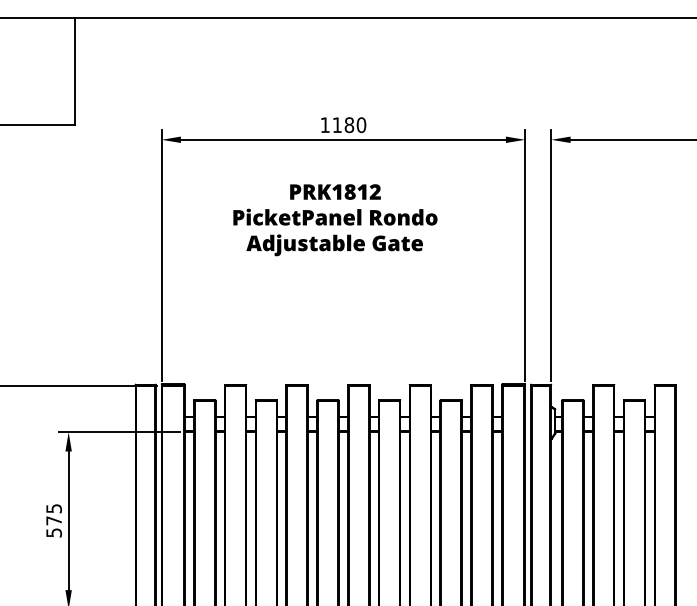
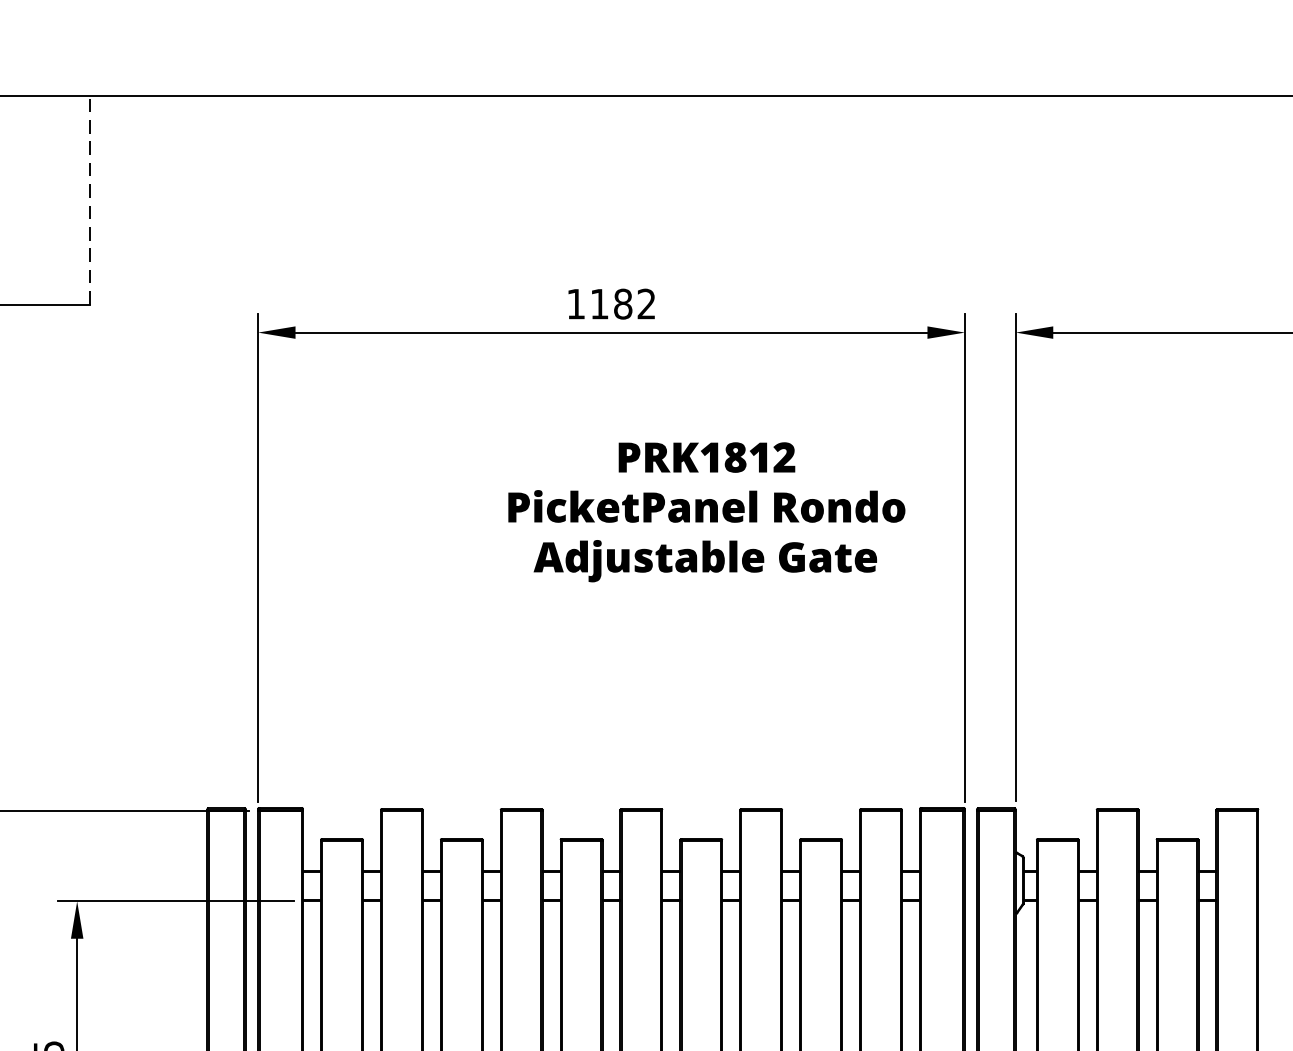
line: (75, 71) -> (90, 199), solid -> dashed
text: (361, 125) -> (646, 304), 1180 -> 1182
text: (335, 220) -> (706, 512), moved

